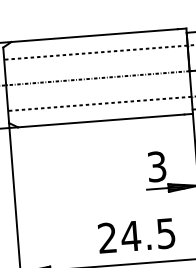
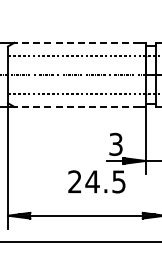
line: (94, 35) -> (76, 42), solid -> dashed
line: (100, 120) -> (76, 106), solid -> dashed
text: (136, 235) -> (96, 181), moved

